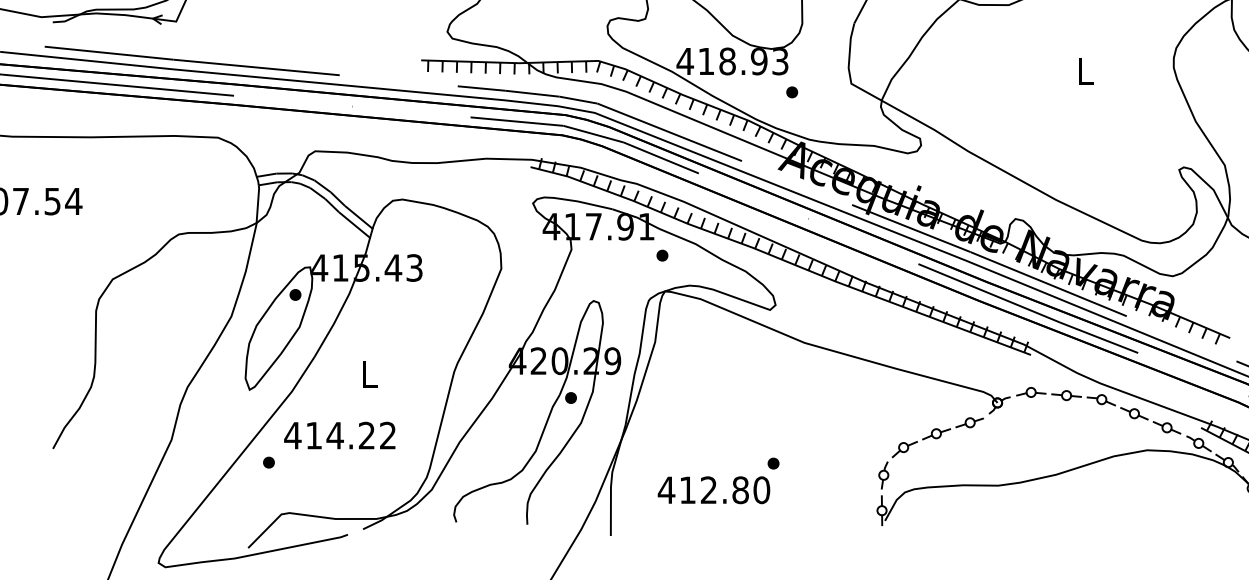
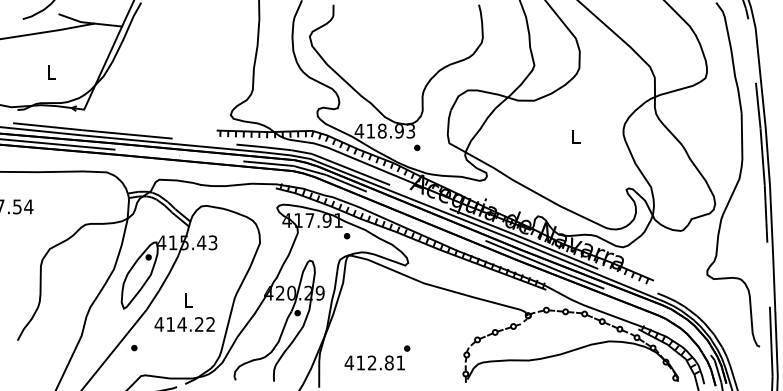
text: (339, 435) -> (184, 324), moved
text: (761, 489) -> (400, 362), 412.80 -> 412.81

